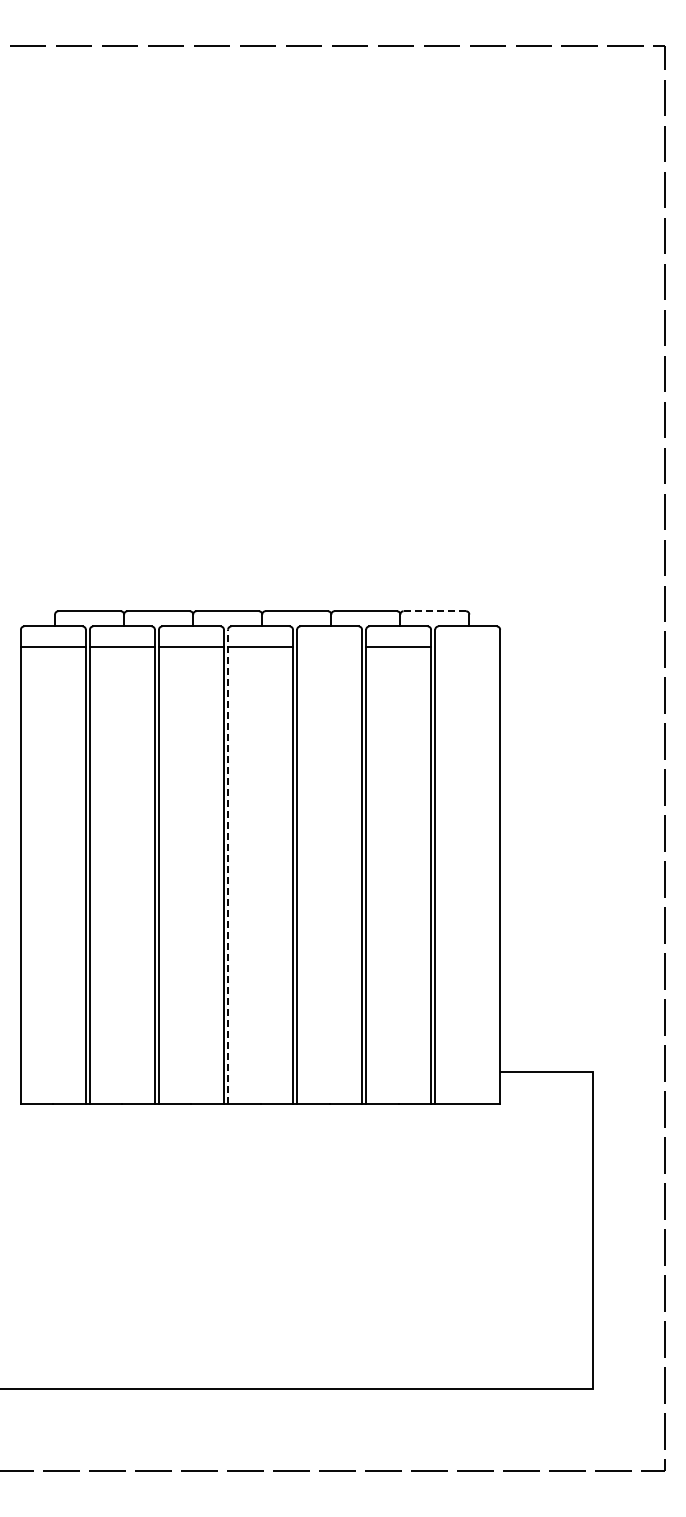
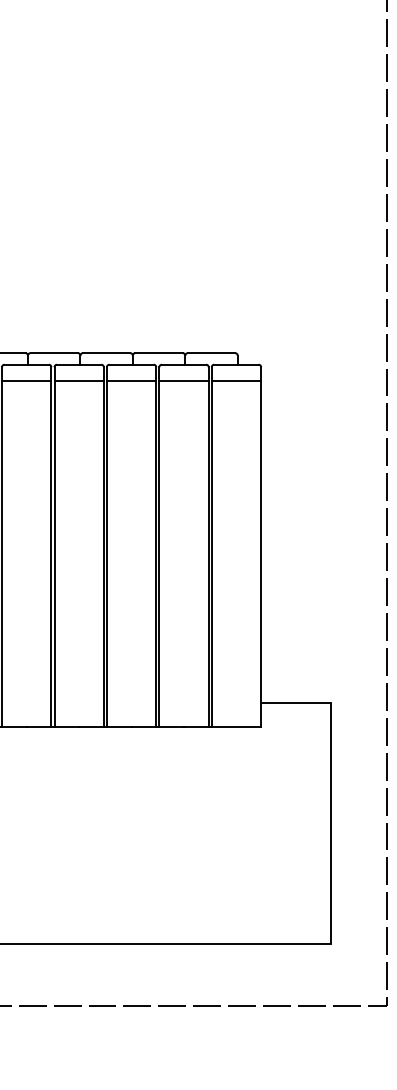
line: (435, 611) -> (212, 353), dashed -> solid
line: (329, 647) -> (131, 380), added
line: (467, 647) -> (236, 380), added
line: (228, 866) -> (54, 547), dashed -> solid

